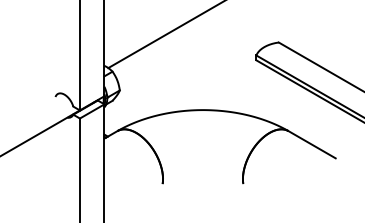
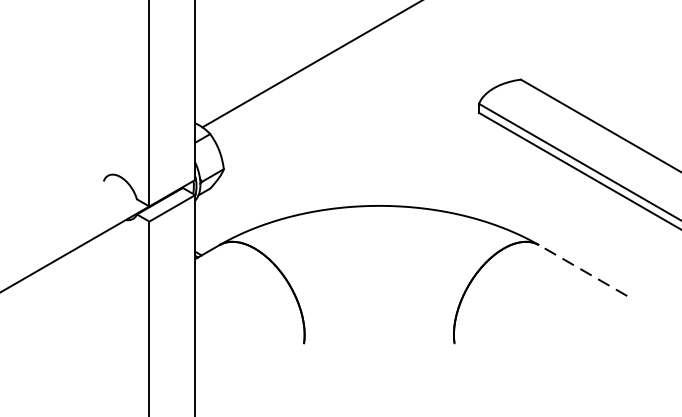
line: (311, 144) -> (582, 270), solid -> dashed

